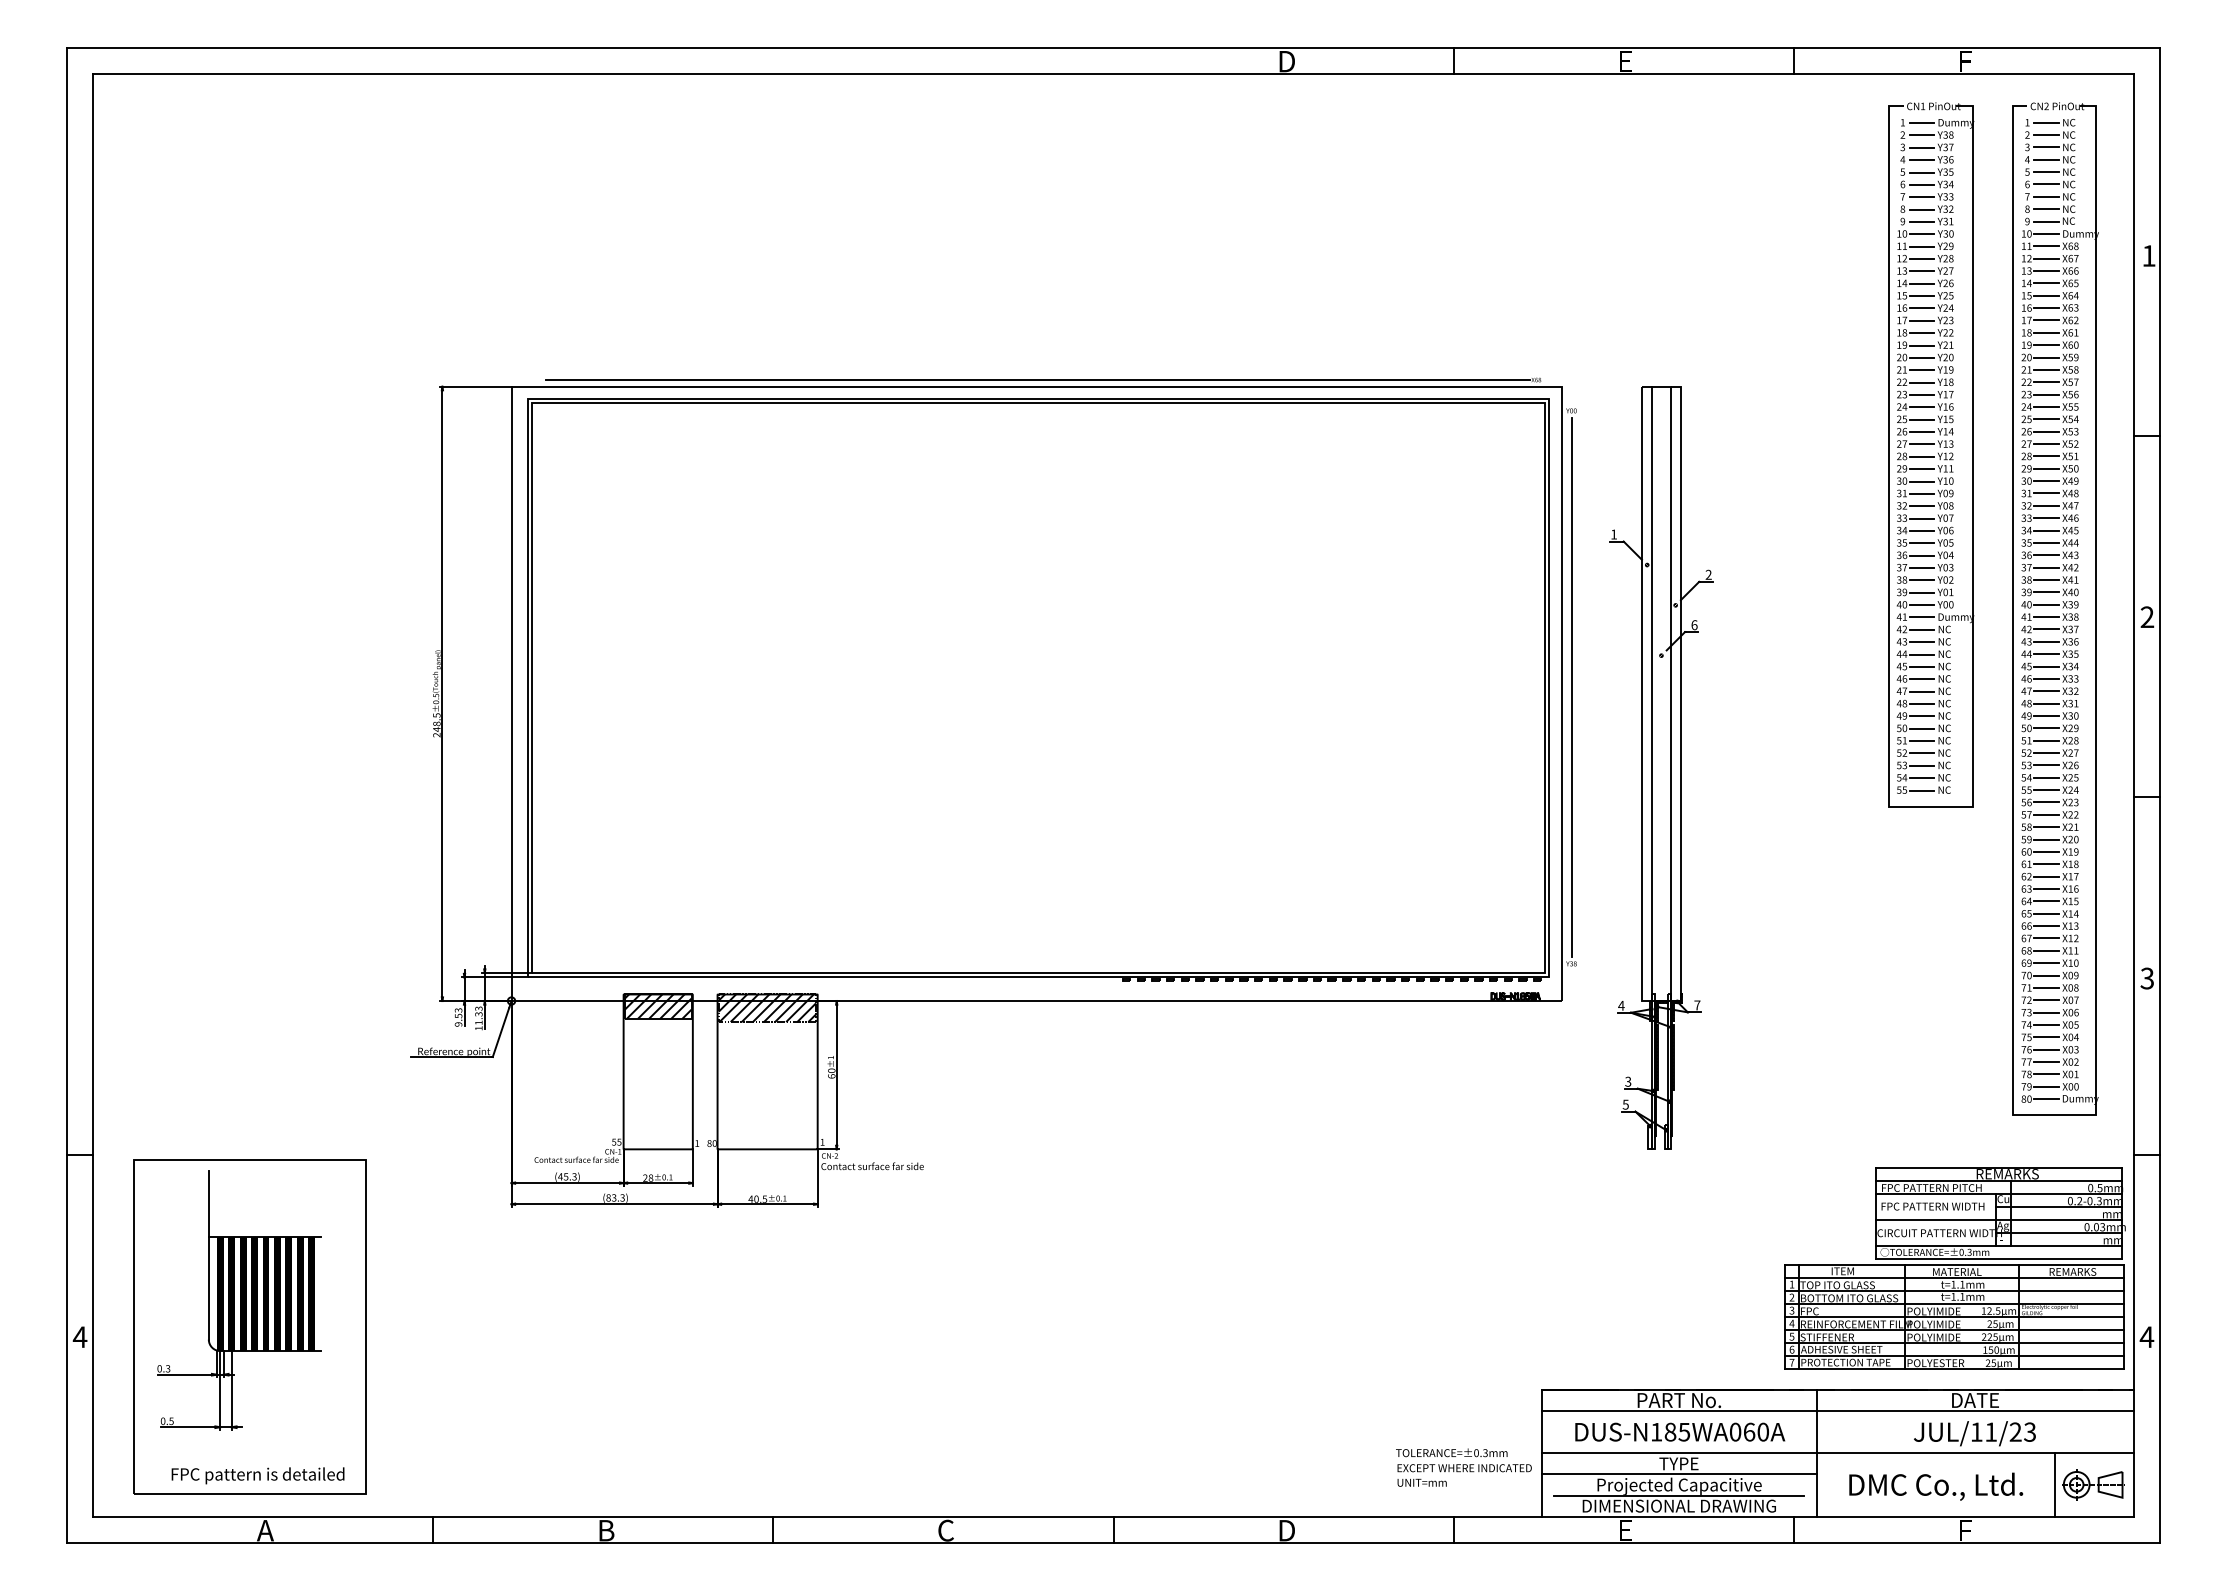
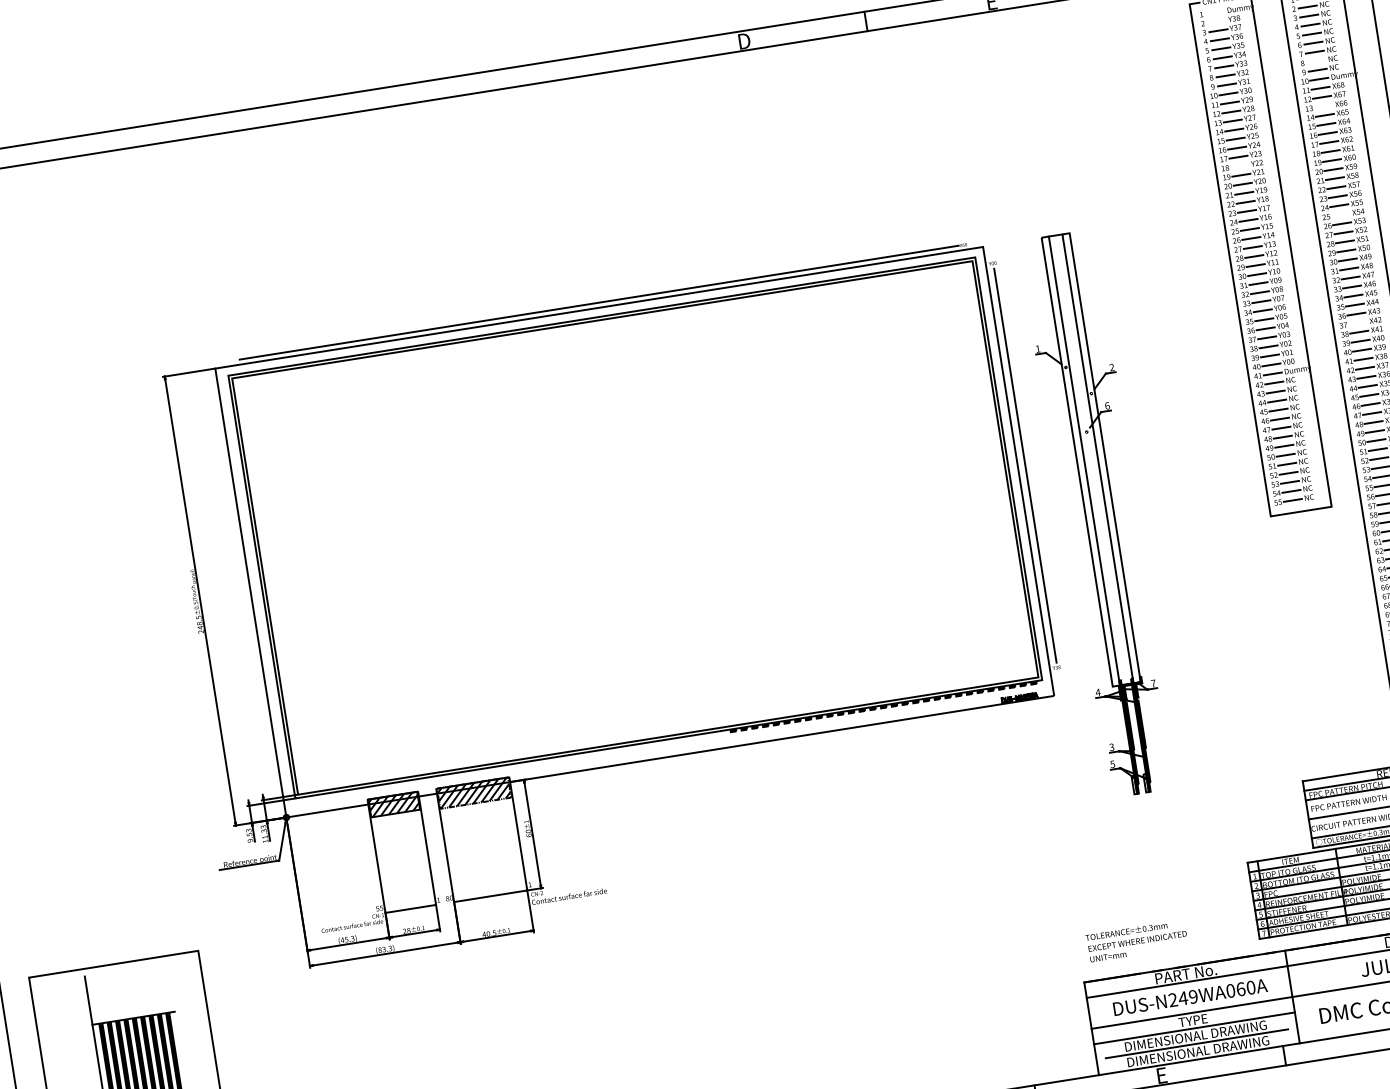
line: (1921, 123) -> (1215, 13), removed
line: (1921, 135) -> (1216, 21), removed
line: (2045, 209) -> (1315, 61), removed
line: (2045, 270) -> (1322, 106), removed
line: (1921, 333) -> (1239, 166), removed
line: (2045, 419) -> (1340, 214), removed
line: (2045, 567) -> (1357, 323), removed
text: (1670, 1431) -> (1183, 997), DUS-N185WA060A -> DUS-N249WA060A
text: (1463, 1467) -> (1136, 940), moved
text: (1678, 1485) -> (1195, 1036), Projected Capacitive -> DIMENSIONAL DRAWING

